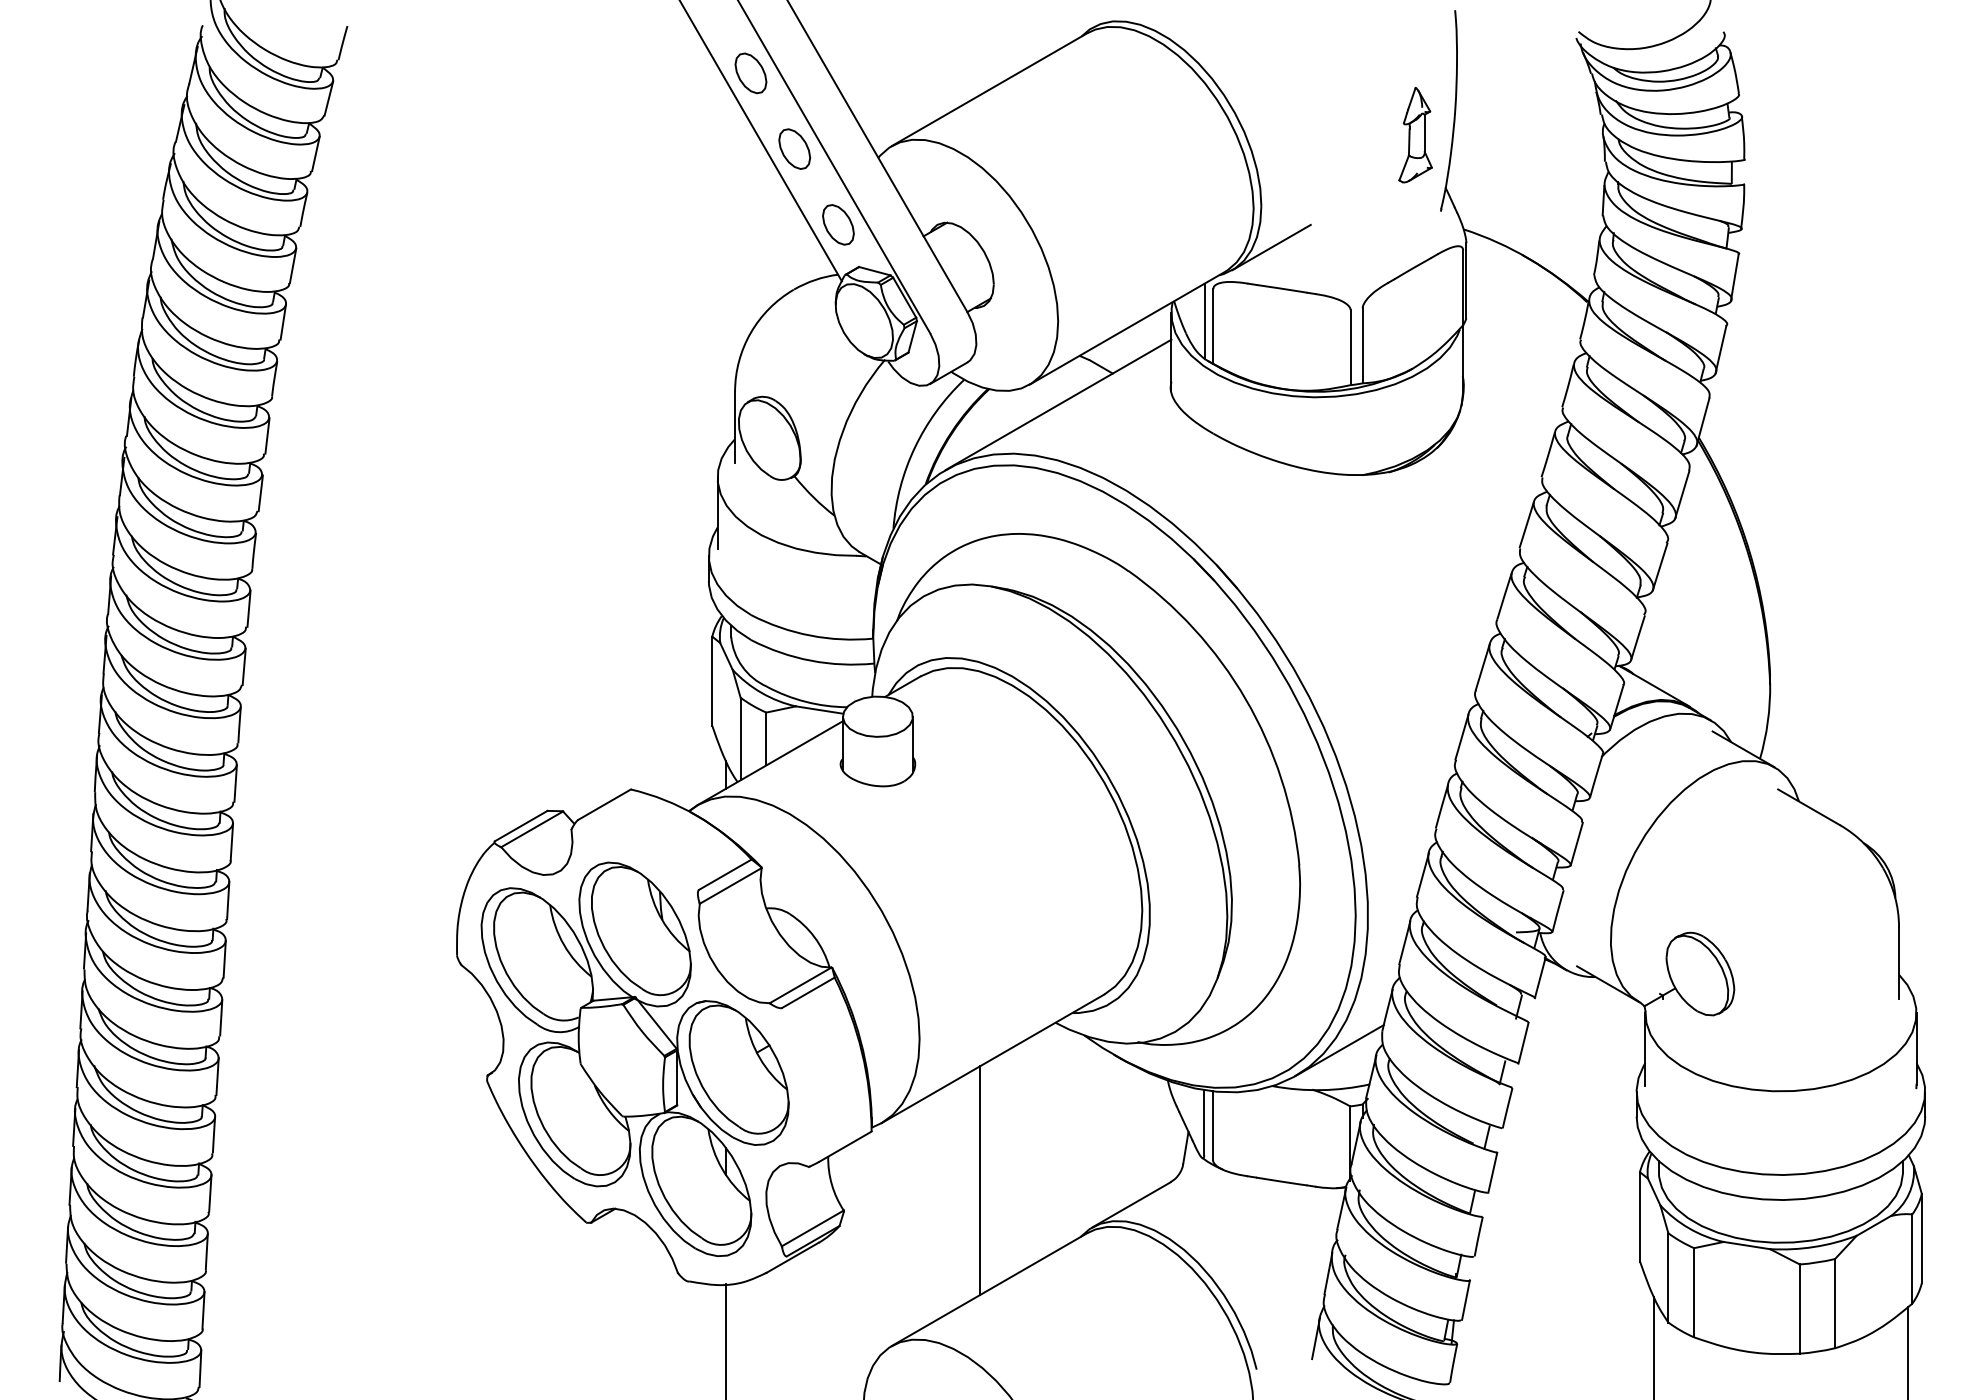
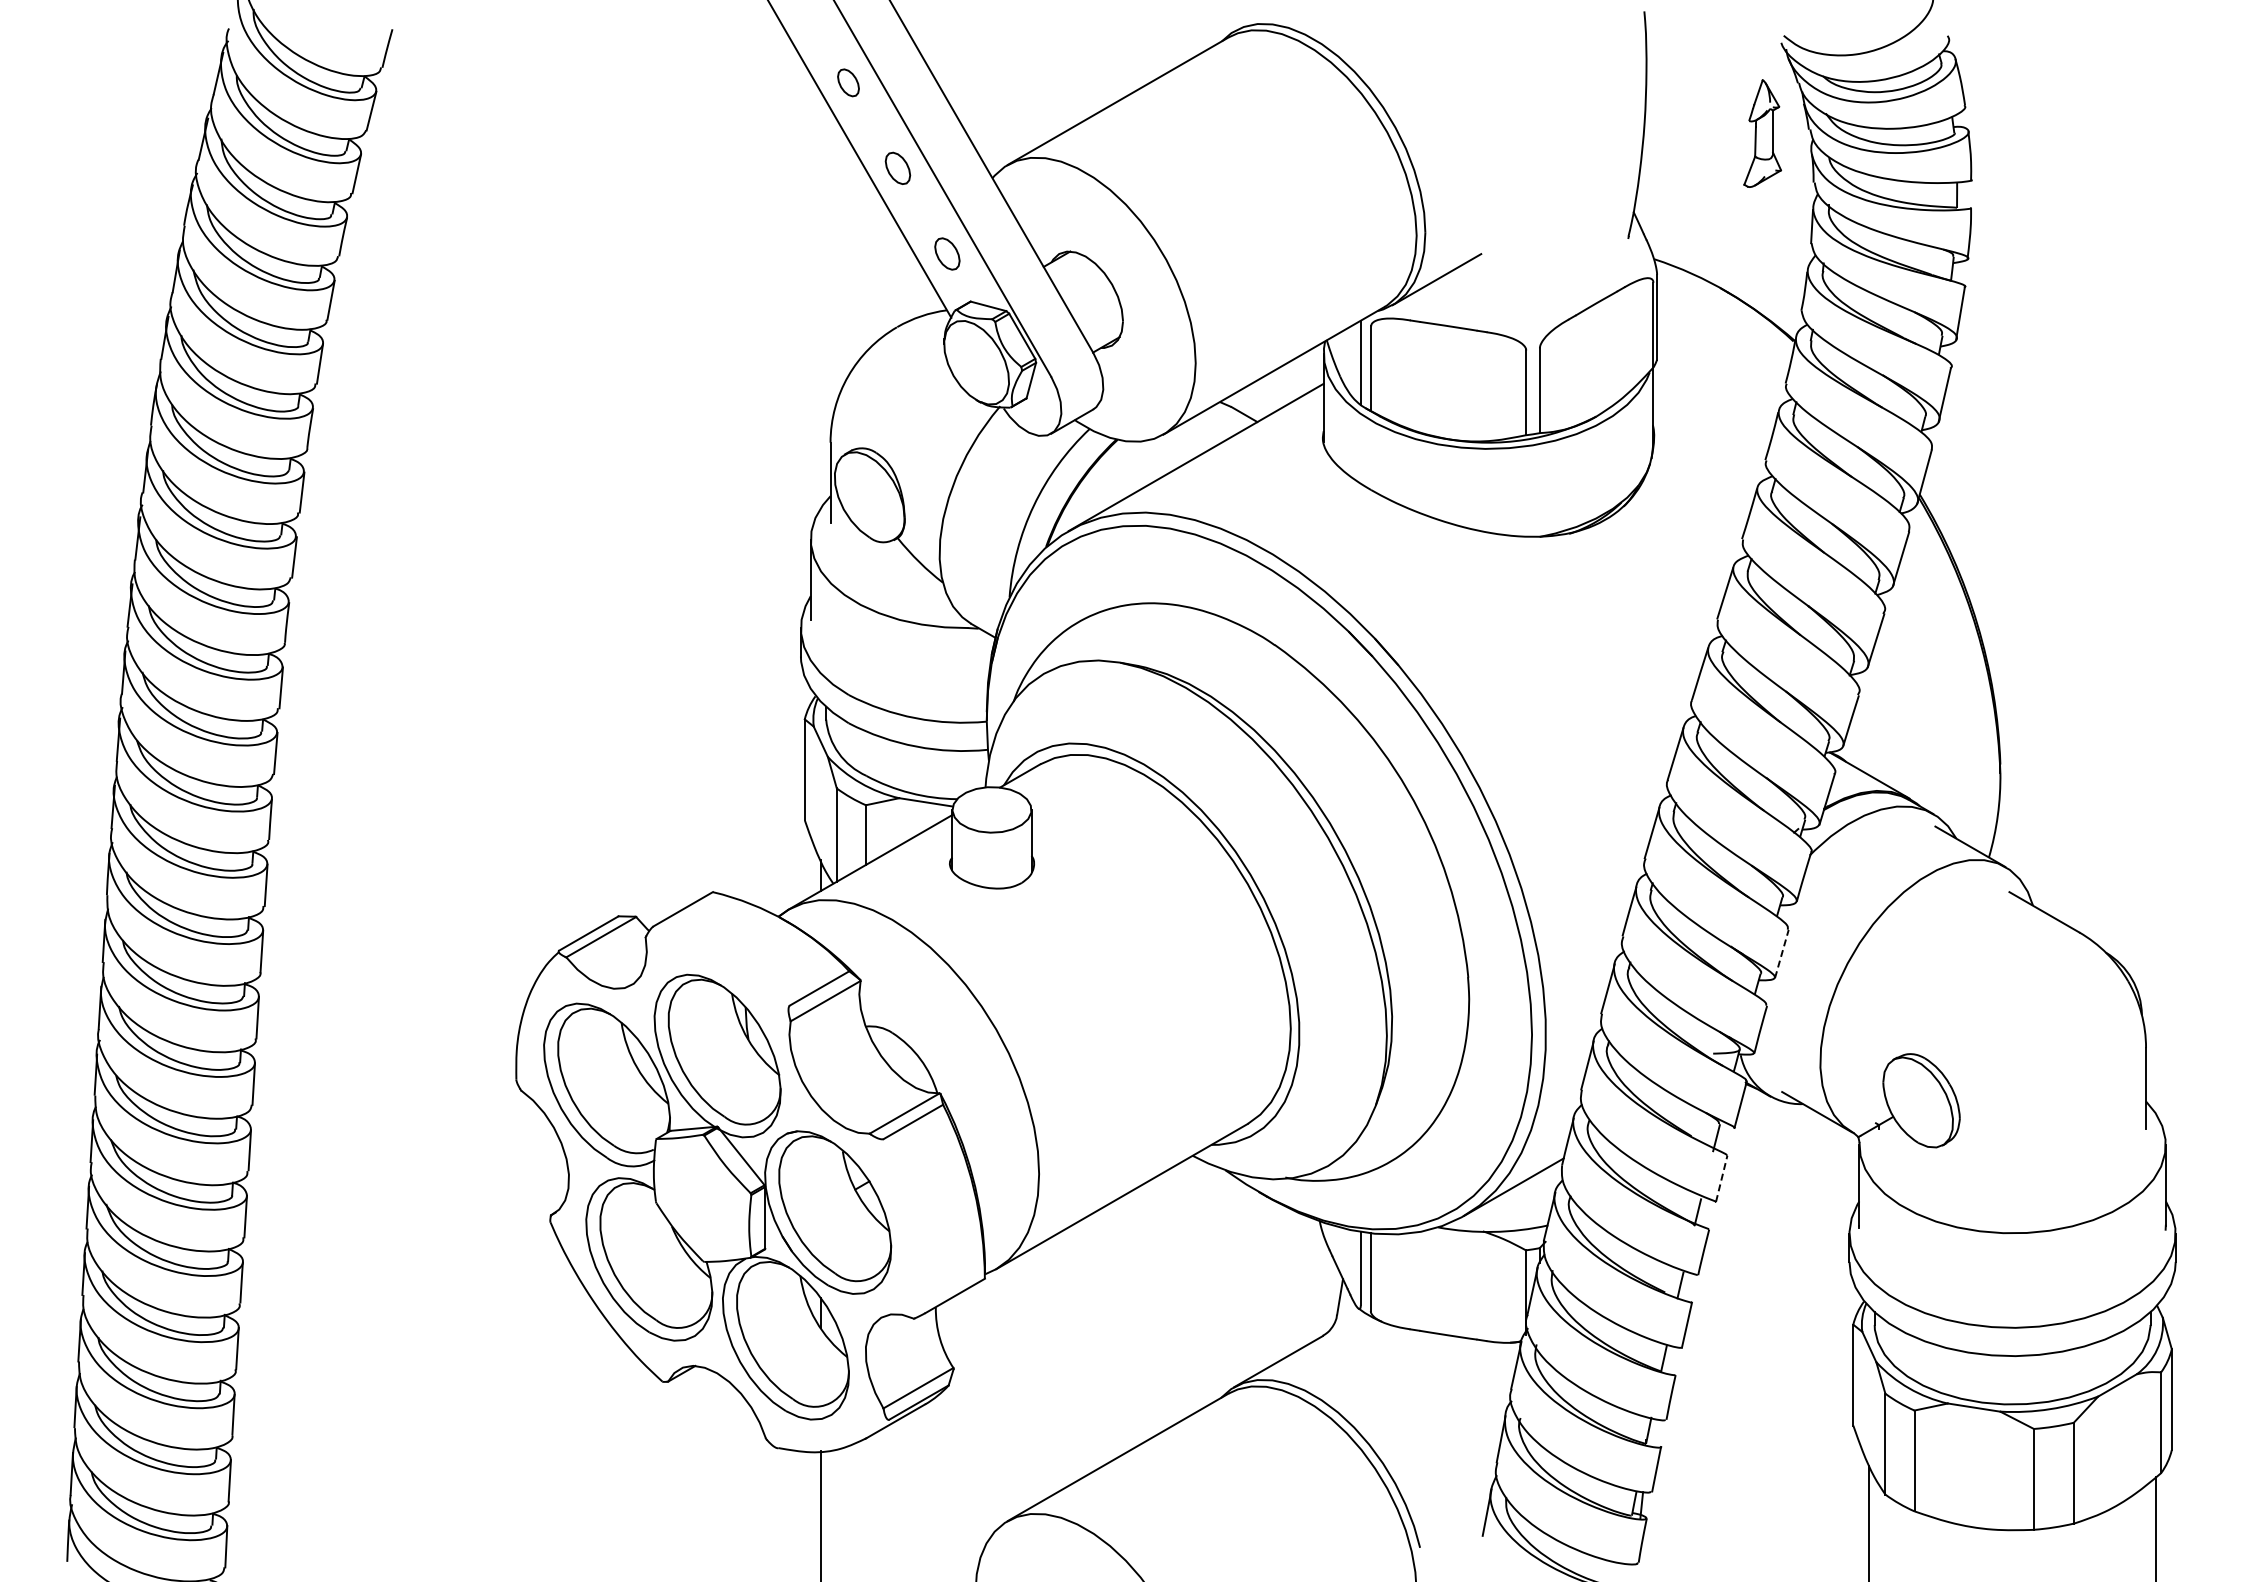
part: (750, 73) -> (848, 82), size x0.6
part: (1415, 135) -> (1762, 133), moved
part: (794, 149) -> (897, 168), size x0.7
part: (838, 224) -> (947, 253), size x0.7
line: (1576, 844) -> (1781, 954), solid -> dashed
line: (1523, 1042) -> (1721, 1178), solid -> dashed
line: (980, 1180) -> (1107, 1334), removed

